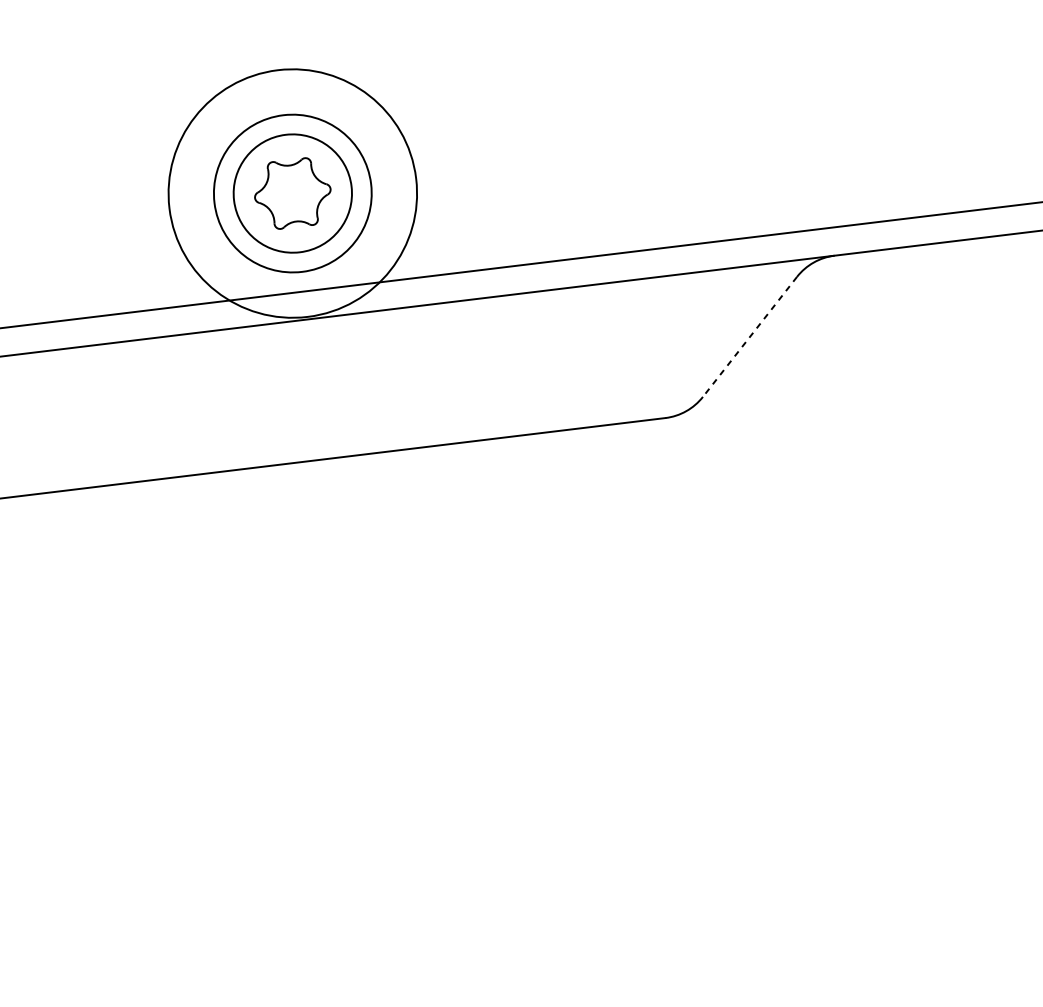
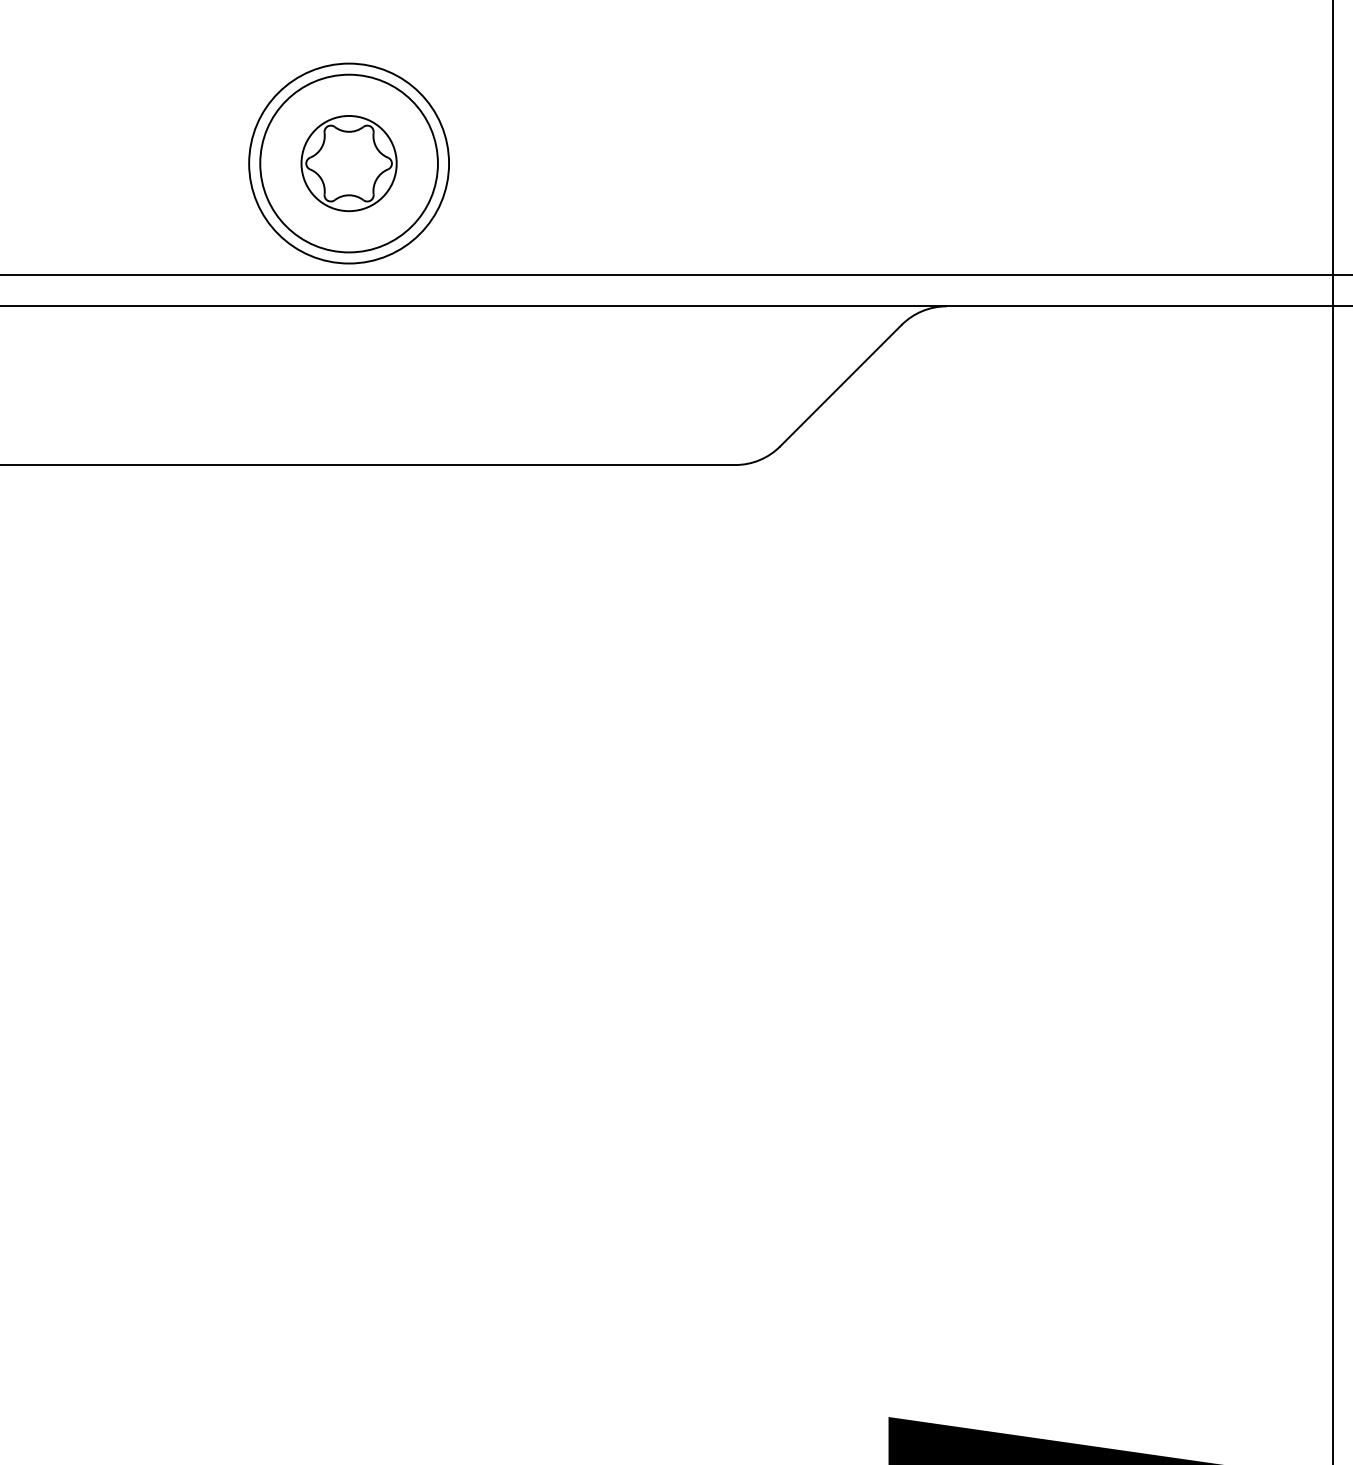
circle: (292, 193) -> (348, 163), size x0.71
circle: (293, 193) -> (349, 163), size x0.71
line: (749, 336) -> (840, 385), dashed -> solid

